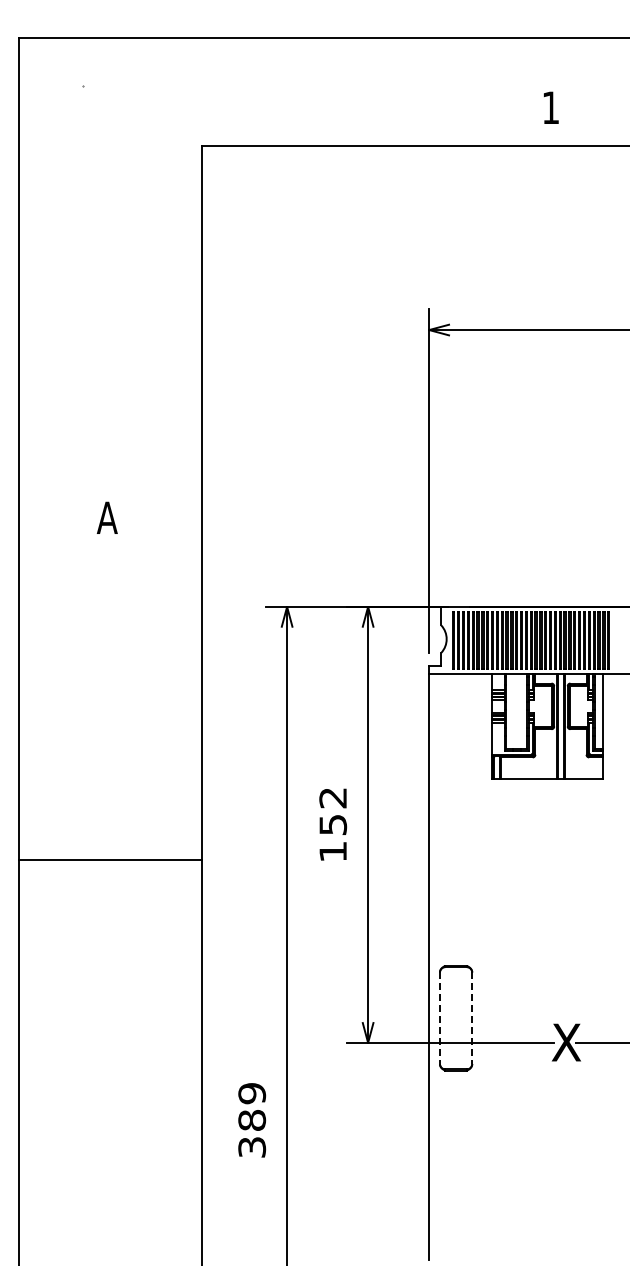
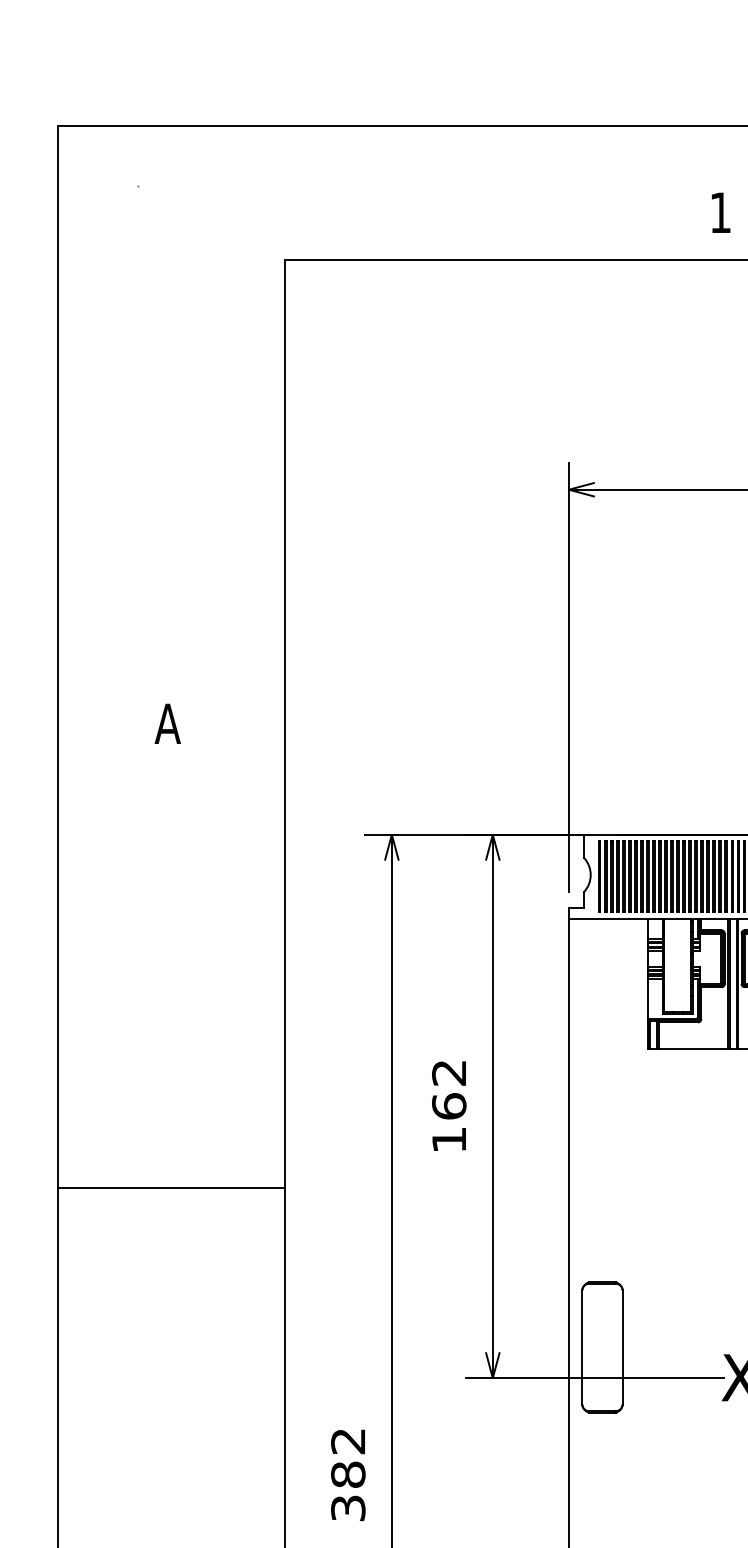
text: (333, 824) -> (449, 1105), 152 -> 162
line: (109, 860) -> (170, 1188), moved
line: (439, 1018) -> (581, 1347), dashed -> solid
line: (472, 1018) -> (622, 1347), dashed -> solid
text: (252, 1093) -> (348, 1441), 389 -> 382

